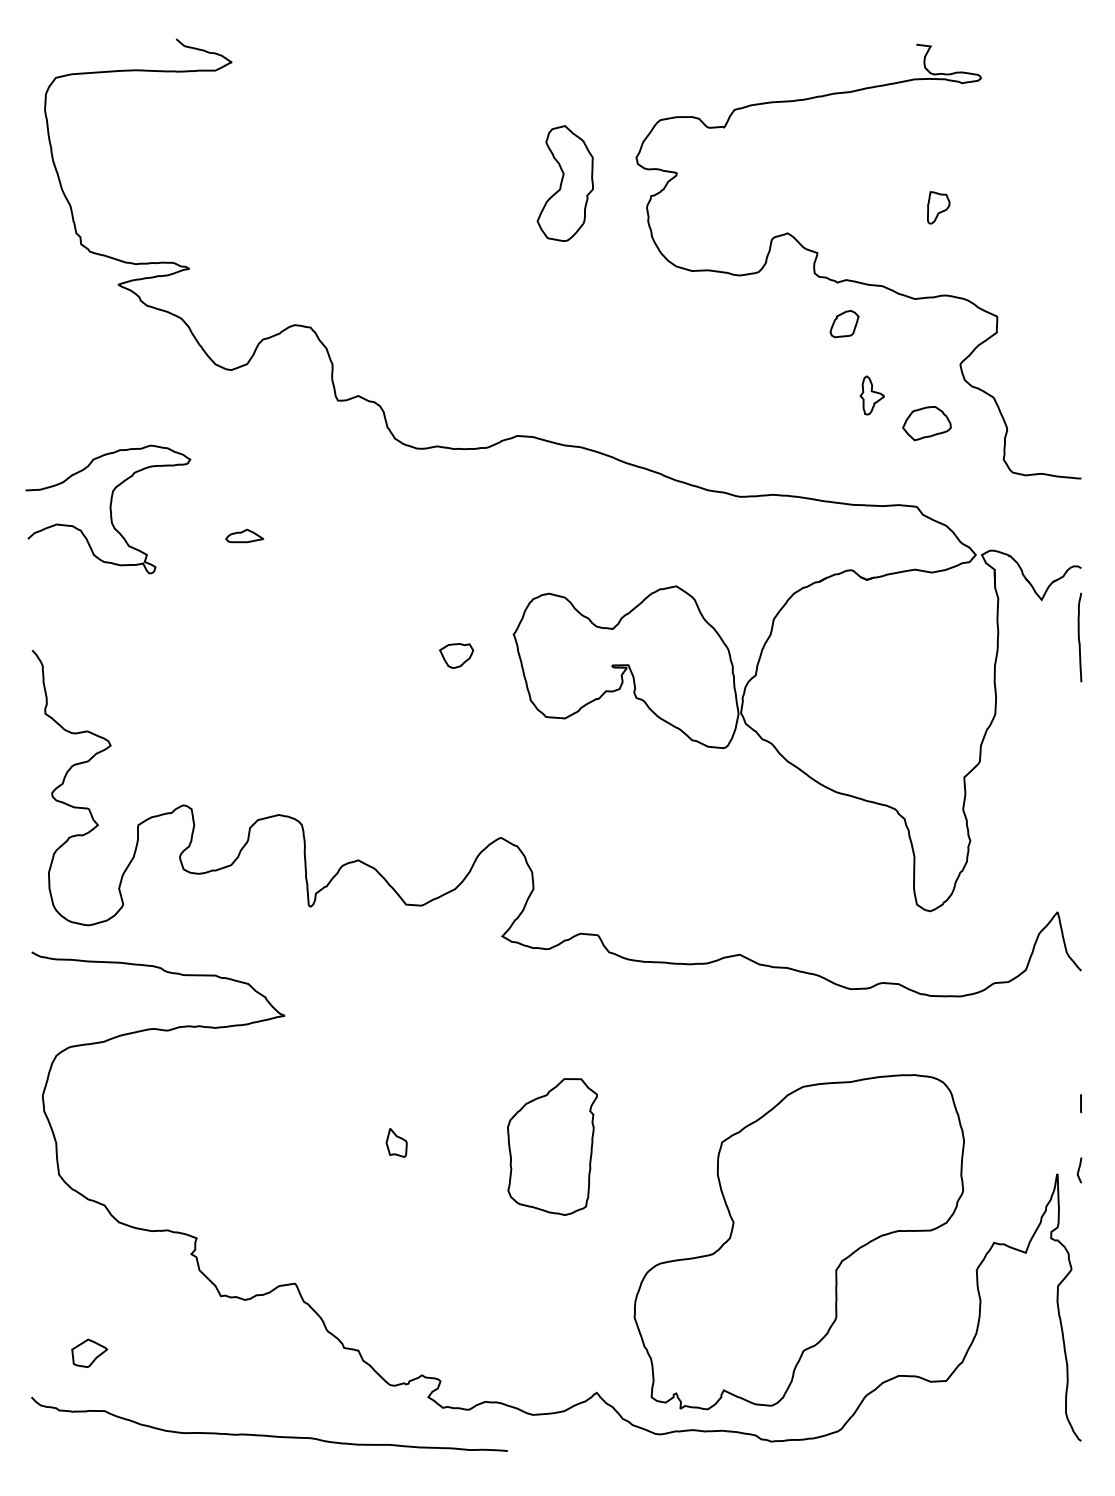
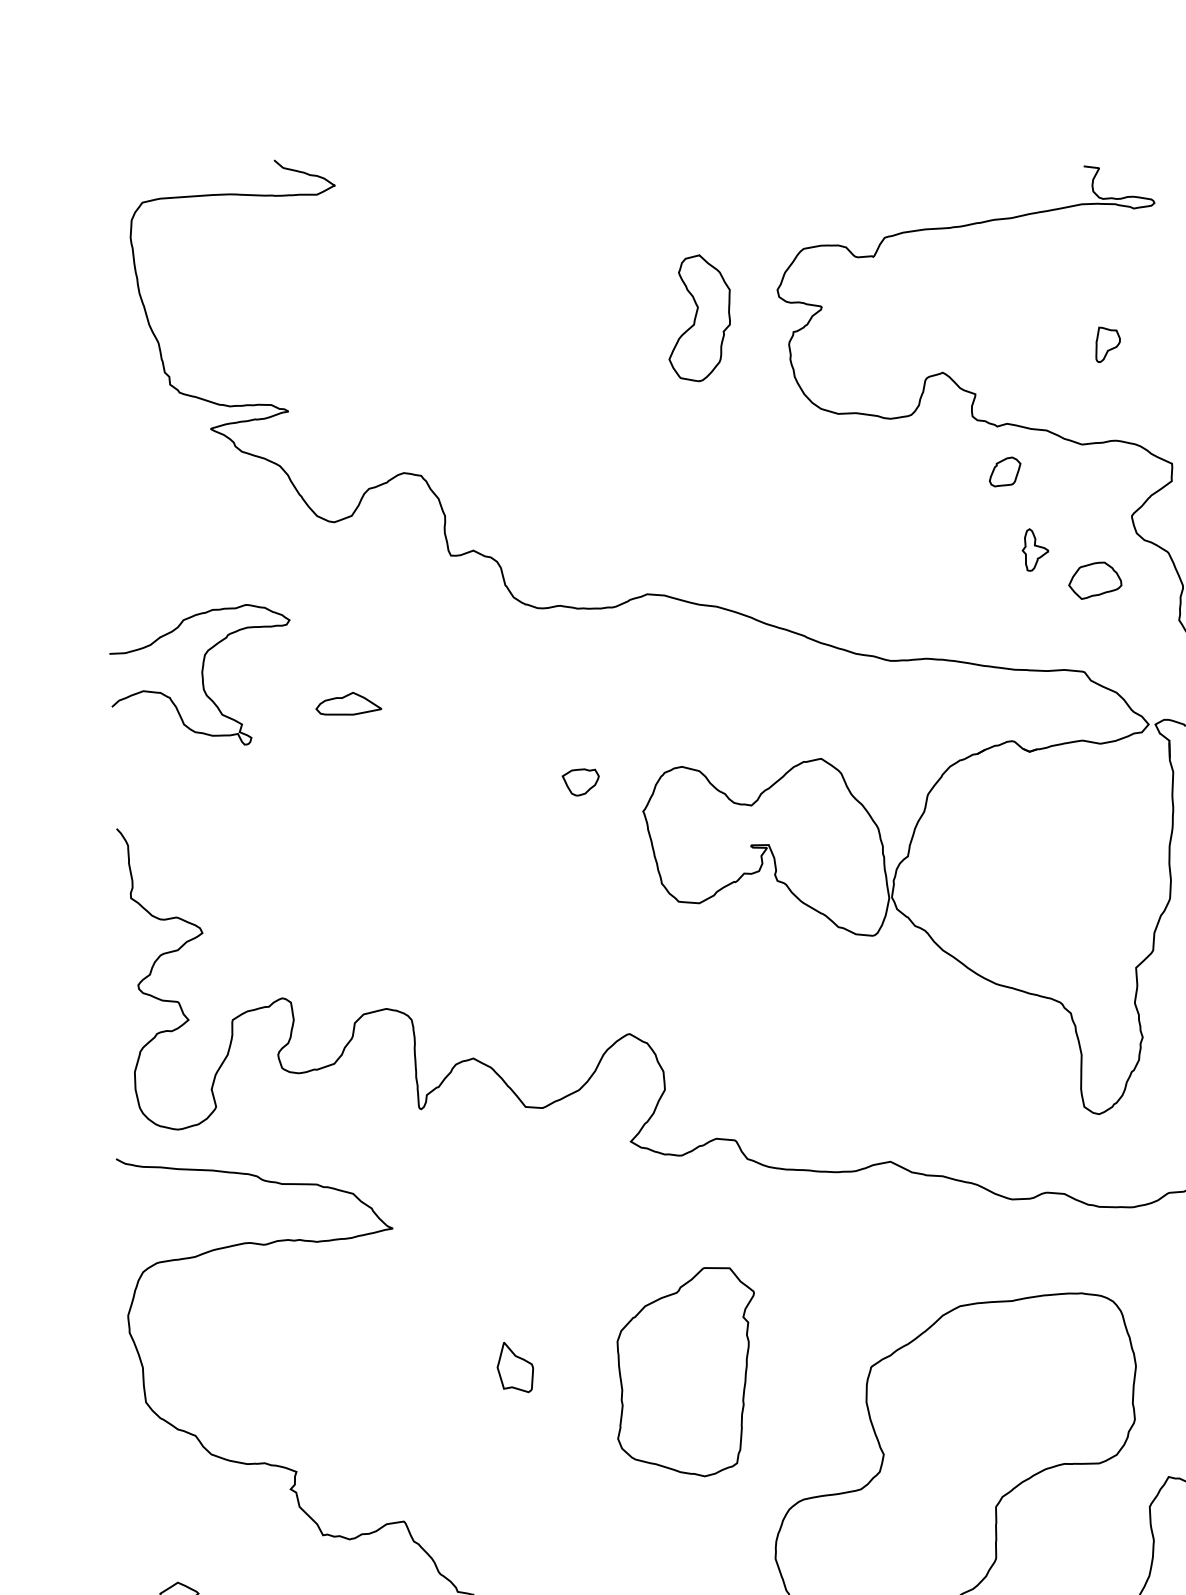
part: (244, 535) -> (348, 703), size x1.6
part: (456, 655) -> (580, 781), moved
part: (396, 1142) -> (515, 1367), size x1.6
part: (552, 1146) -> (685, 1371), size x1.4

